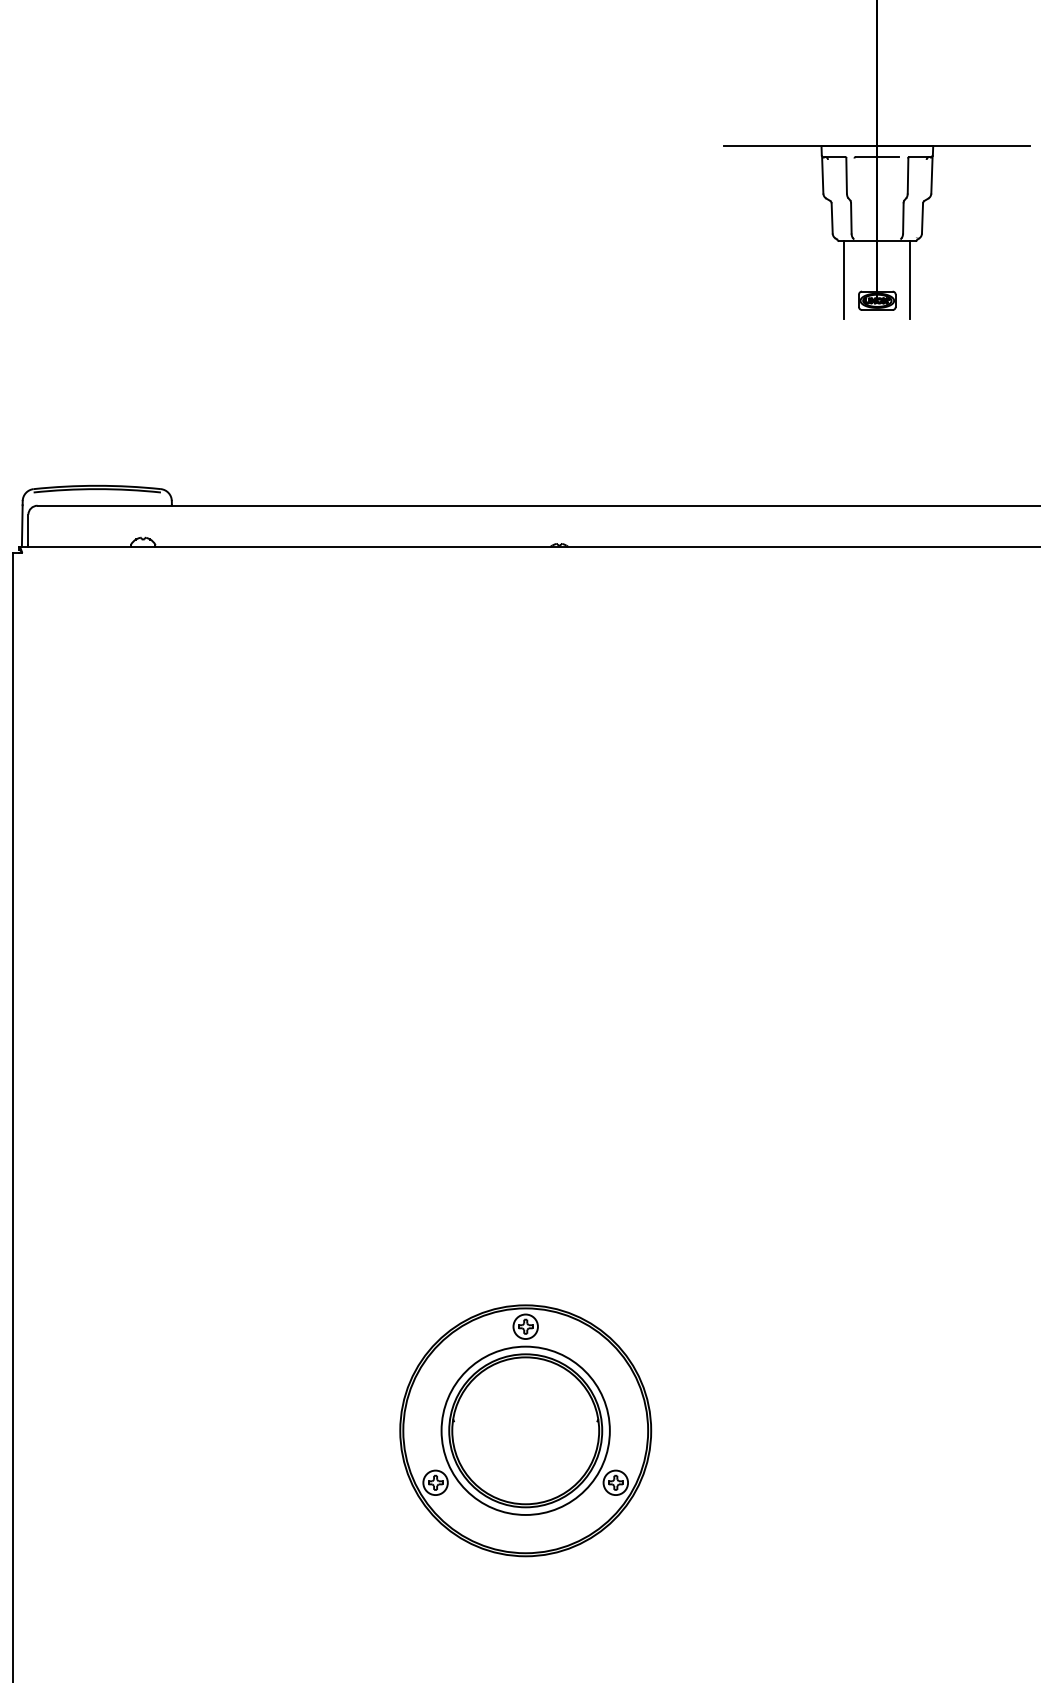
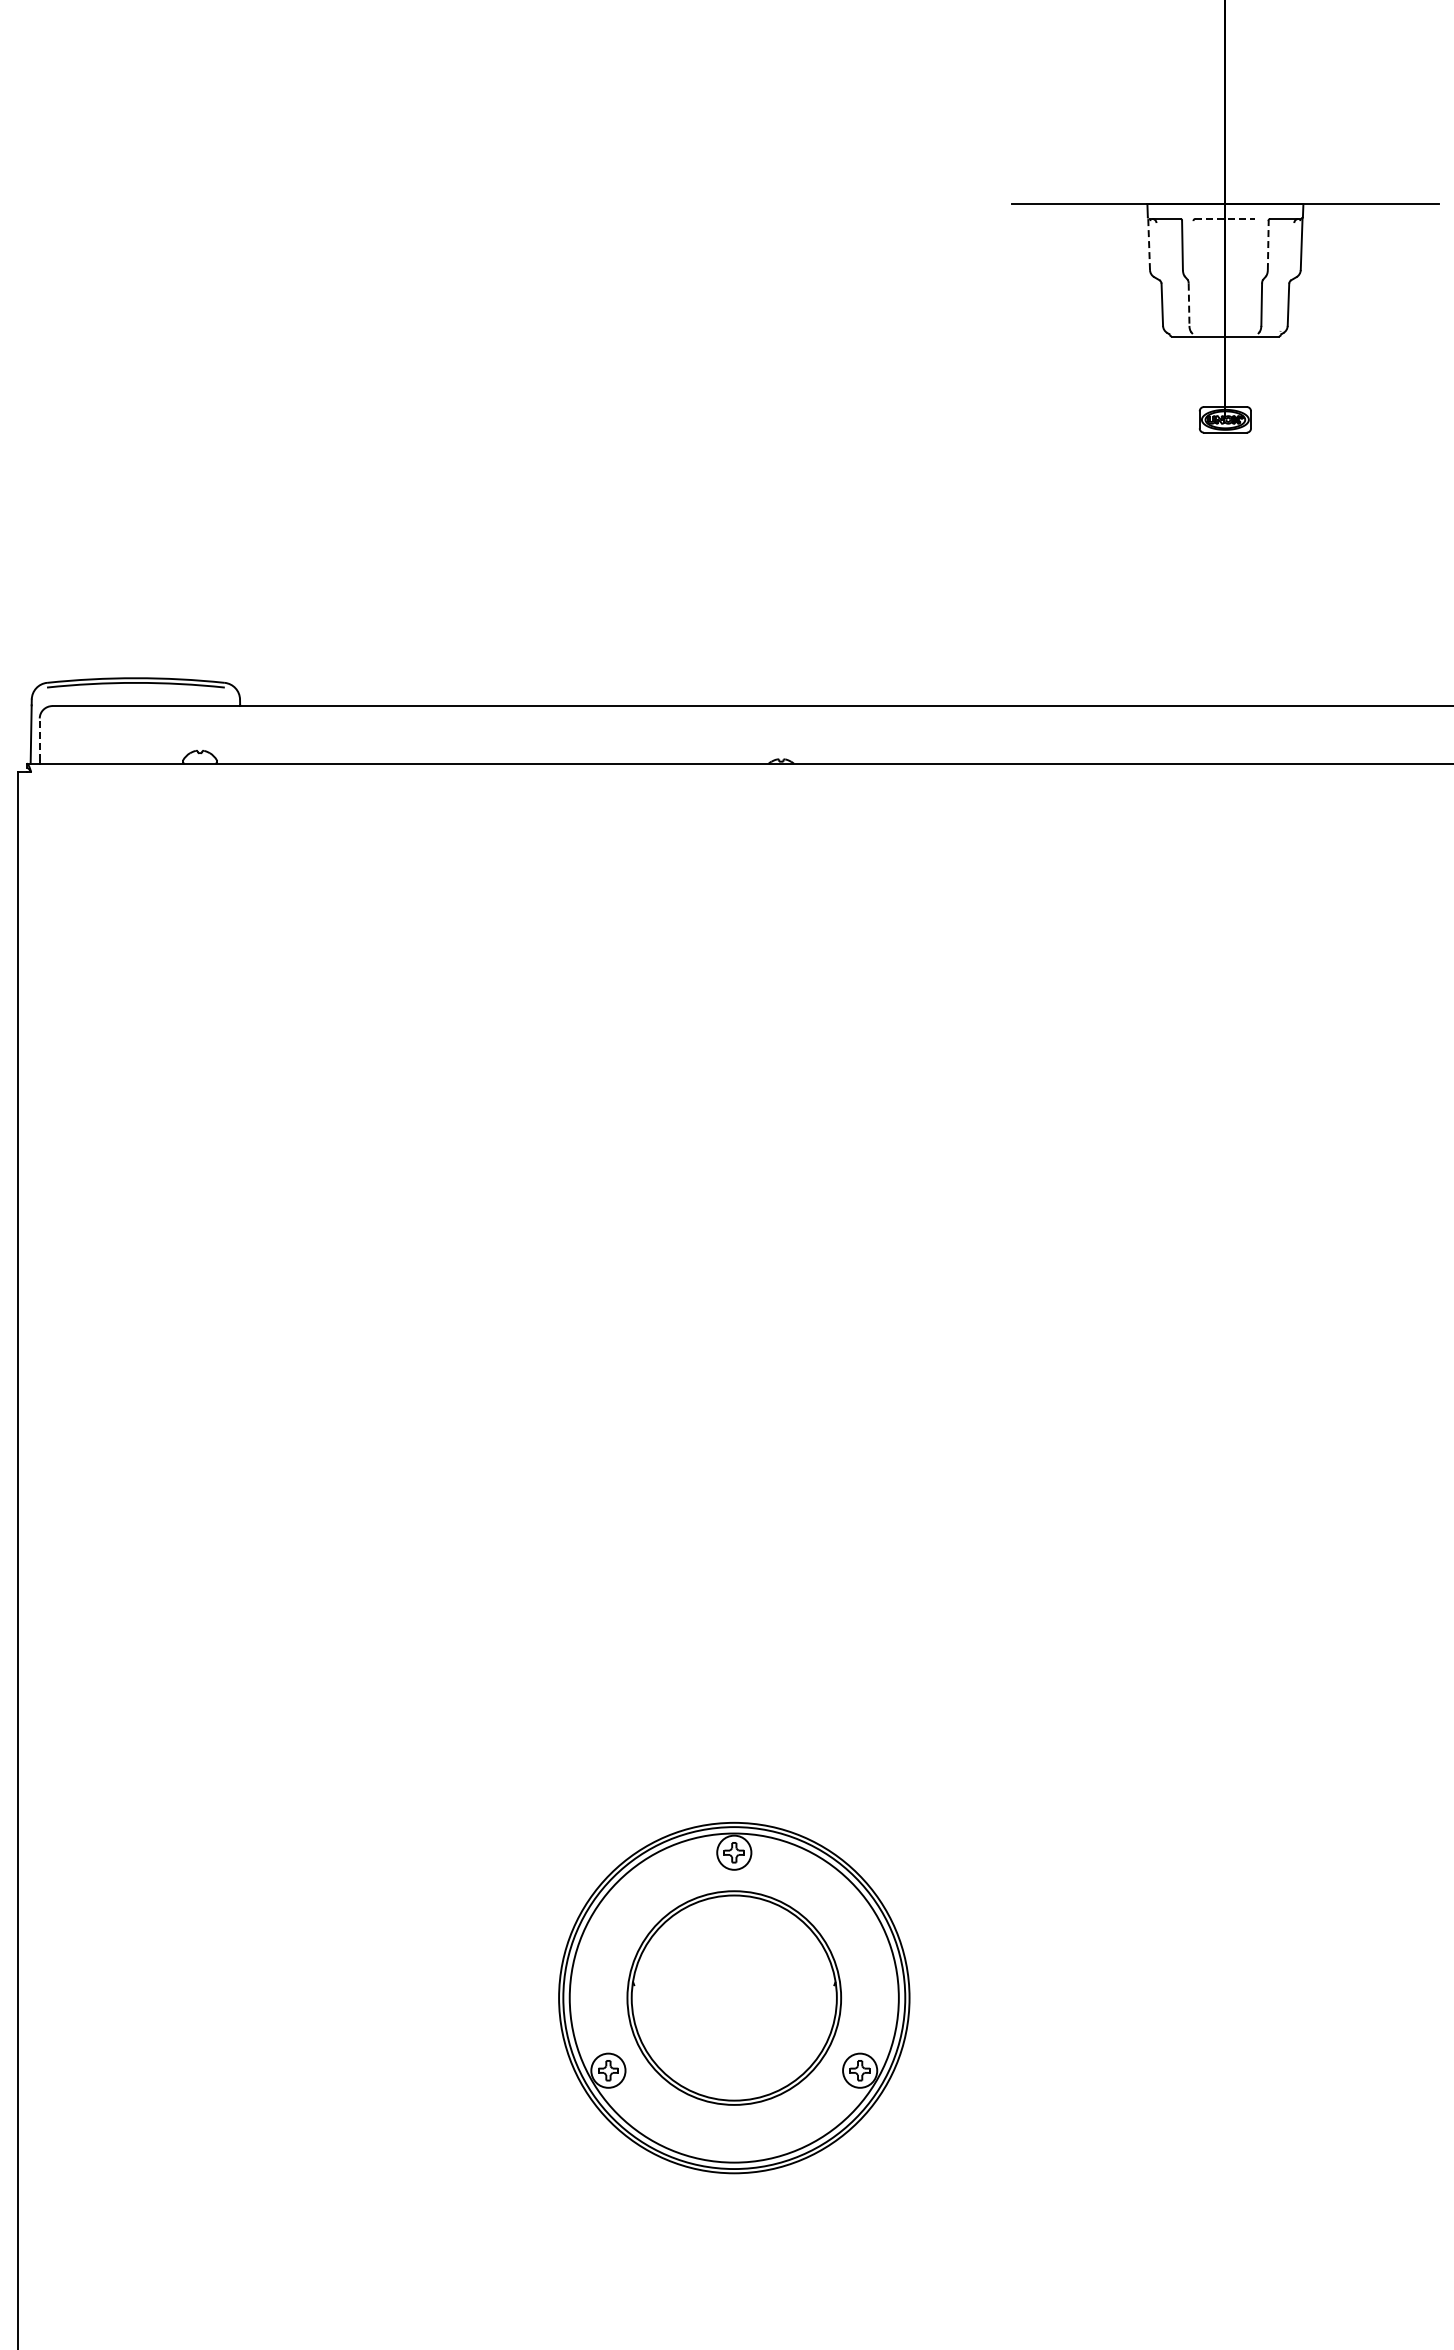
line: (877, 156) -> (1225, 218), solid -> dashed
line: (823, 175) -> (1149, 244), solid -> dashed
line: (908, 175) -> (1268, 245), solid -> dashed
line: (851, 218) -> (1189, 305), solid -> dashed
line: (844, 279) -> (1179, 390), removed
line: (910, 279) -> (1271, 390), removed
line: (28, 529) -> (39, 739), solid -> dashed
circle: (525, 1430) -> (733, 1997), size x1.4

